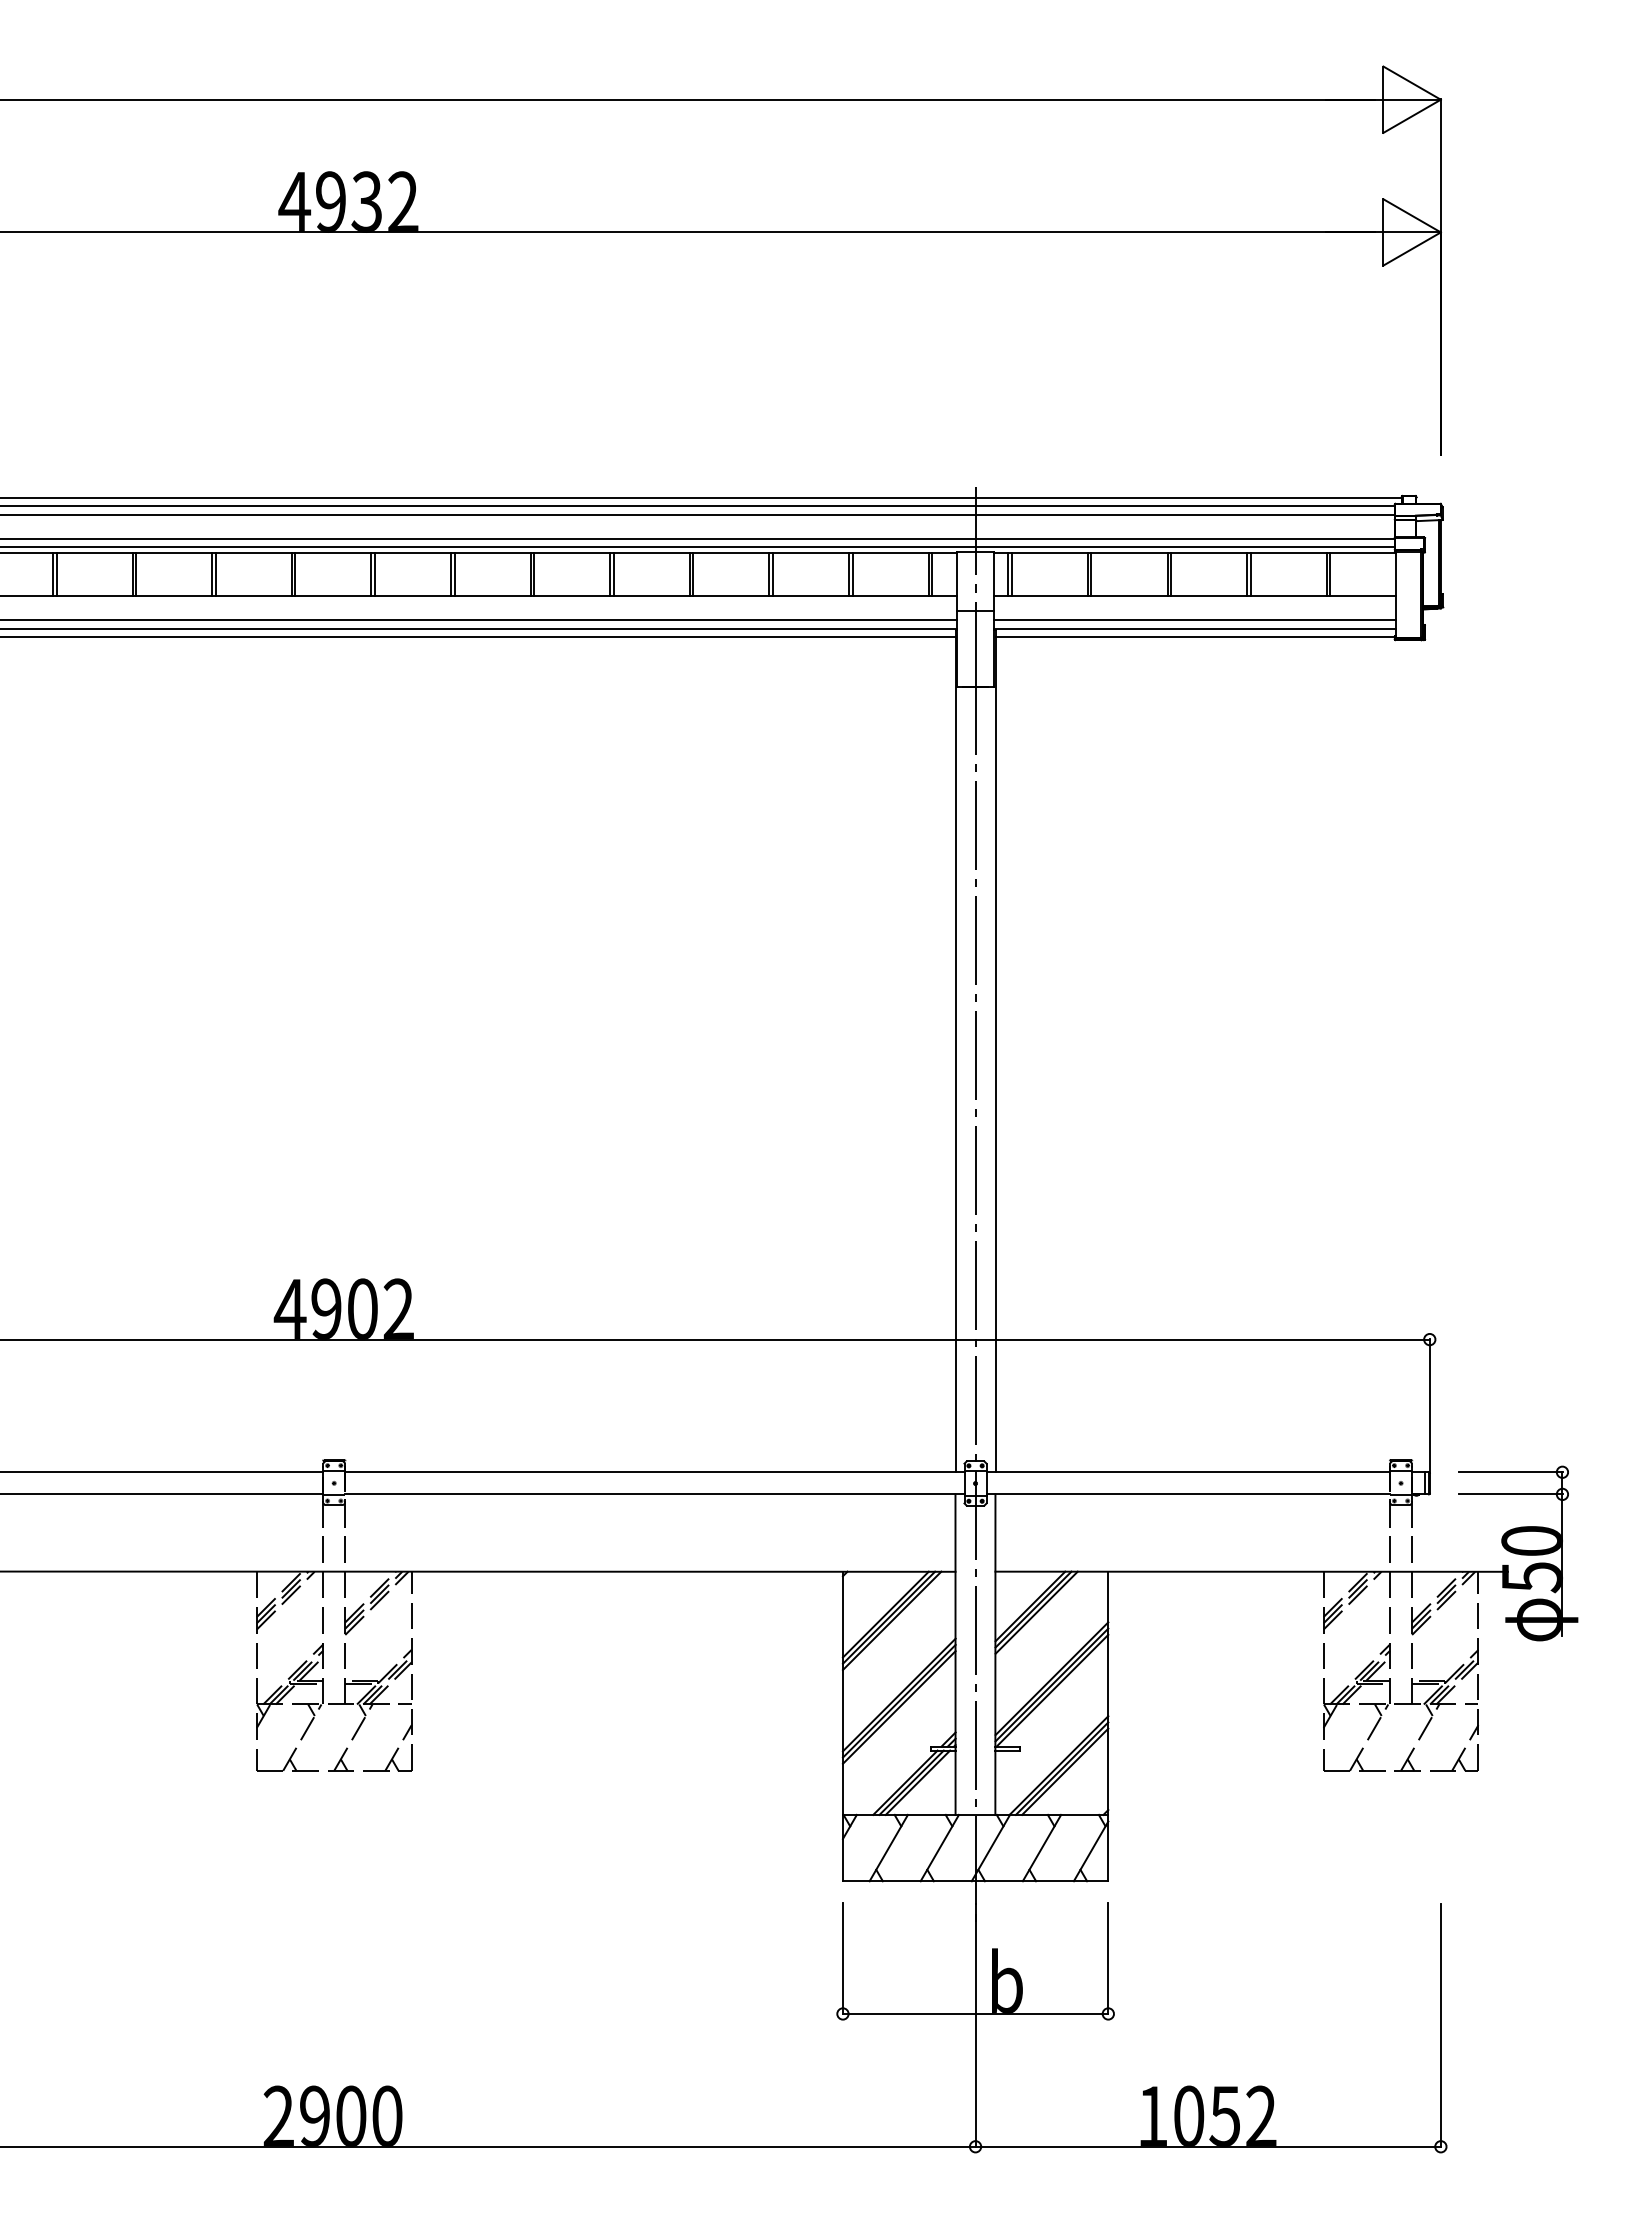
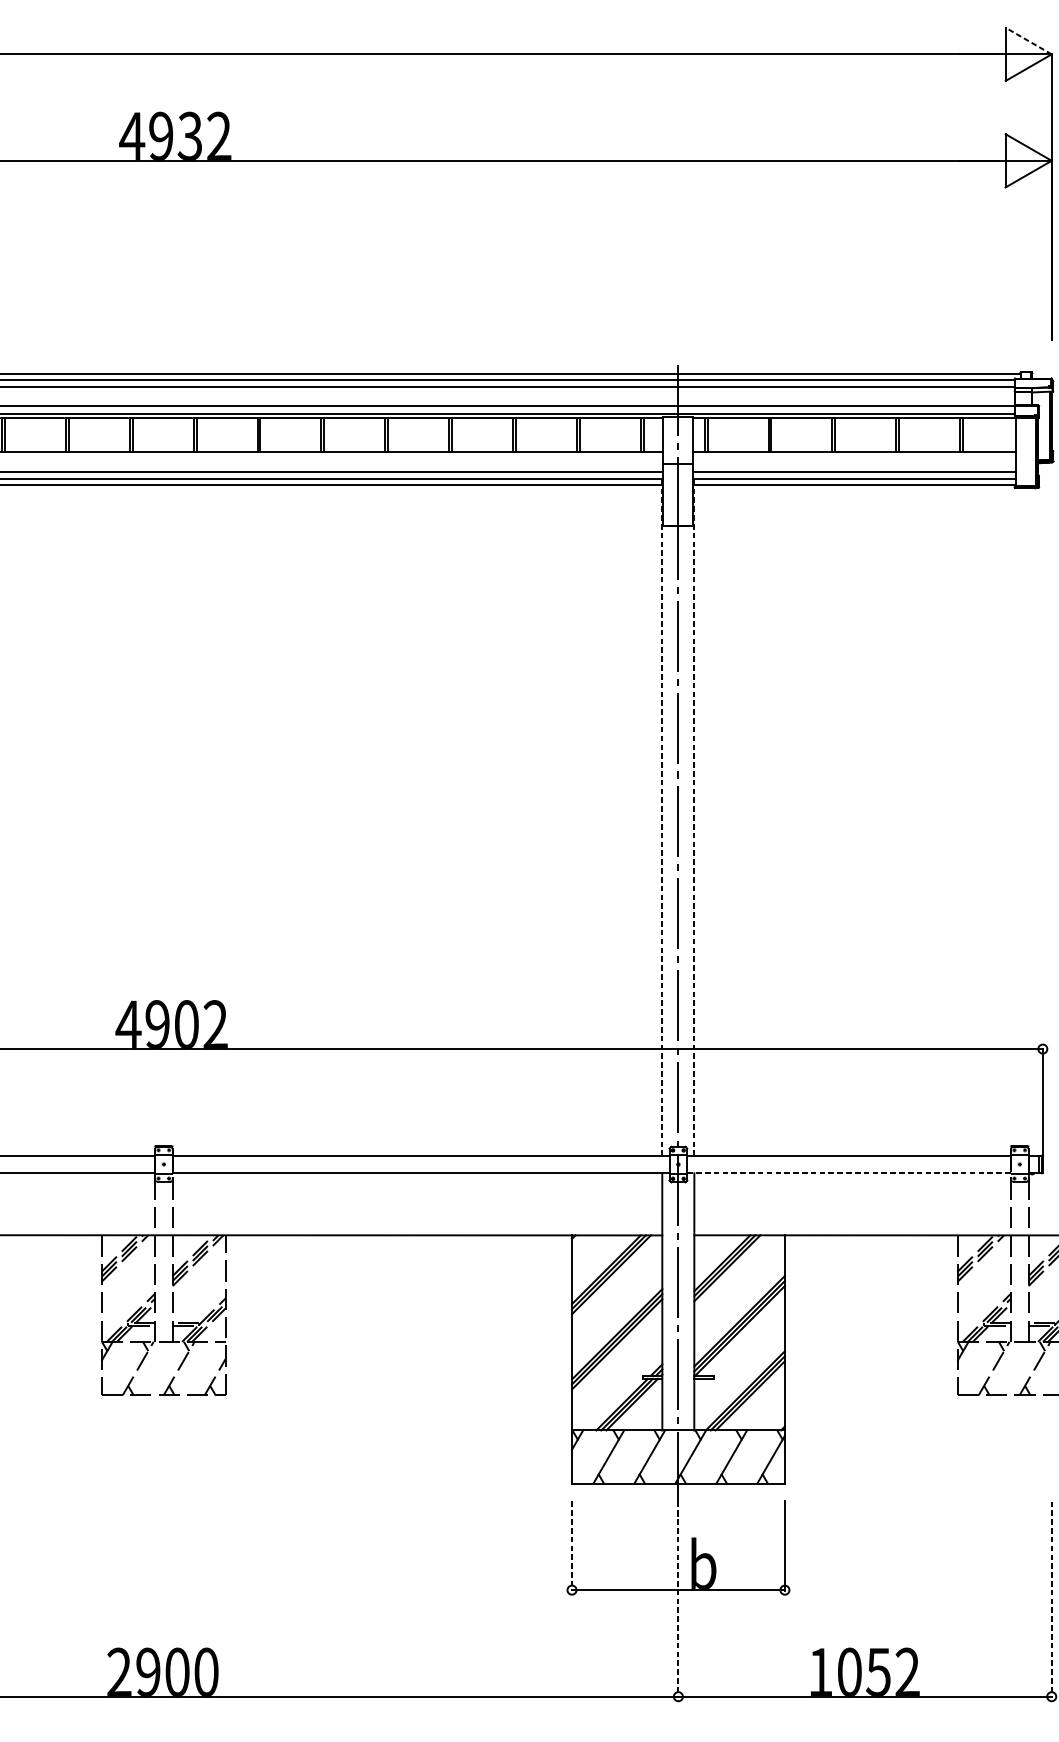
line: (1411, 82) -> (1028, 40), solid -> dashed
line: (955, 1051) -> (662, 817), solid -> dashed
line: (995, 1051) -> (694, 817), solid -> dashed
line: (1188, 1494) -> (849, 1173), solid -> dashed
line: (842, 1958) -> (571, 1545), solid -> dashed
line: (975, 2025) -> (678, 1599), solid -> dashed
line: (1440, 2025) -> (1051, 1599), solid -> dashed

